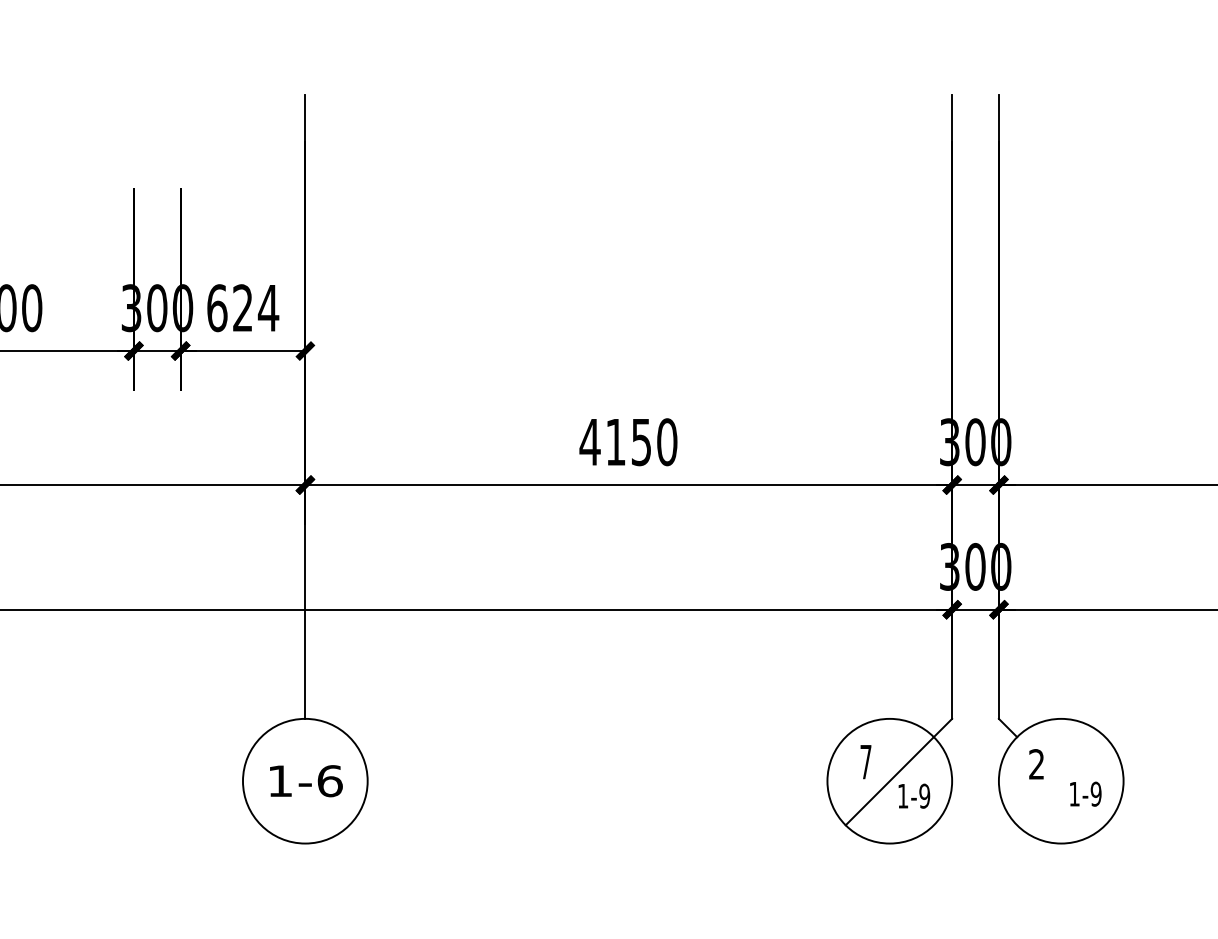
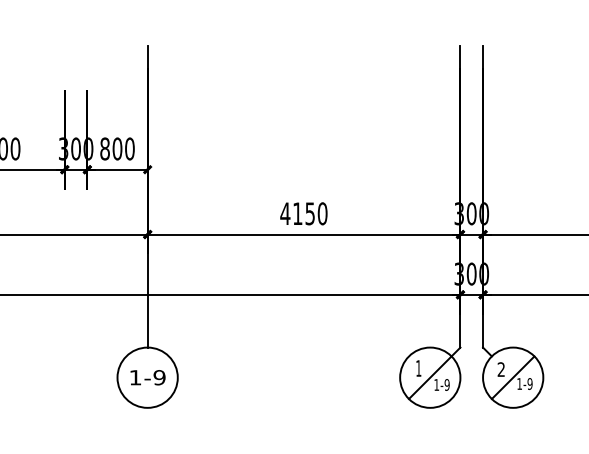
text: (242, 307) -> (117, 148), 624 -> 800
text: (865, 762) -> (418, 368), 7 -> 1
text: (329, 780) -> (159, 377), 1-6 -> 1-9
line: (1059, 780) -> (512, 377), added

